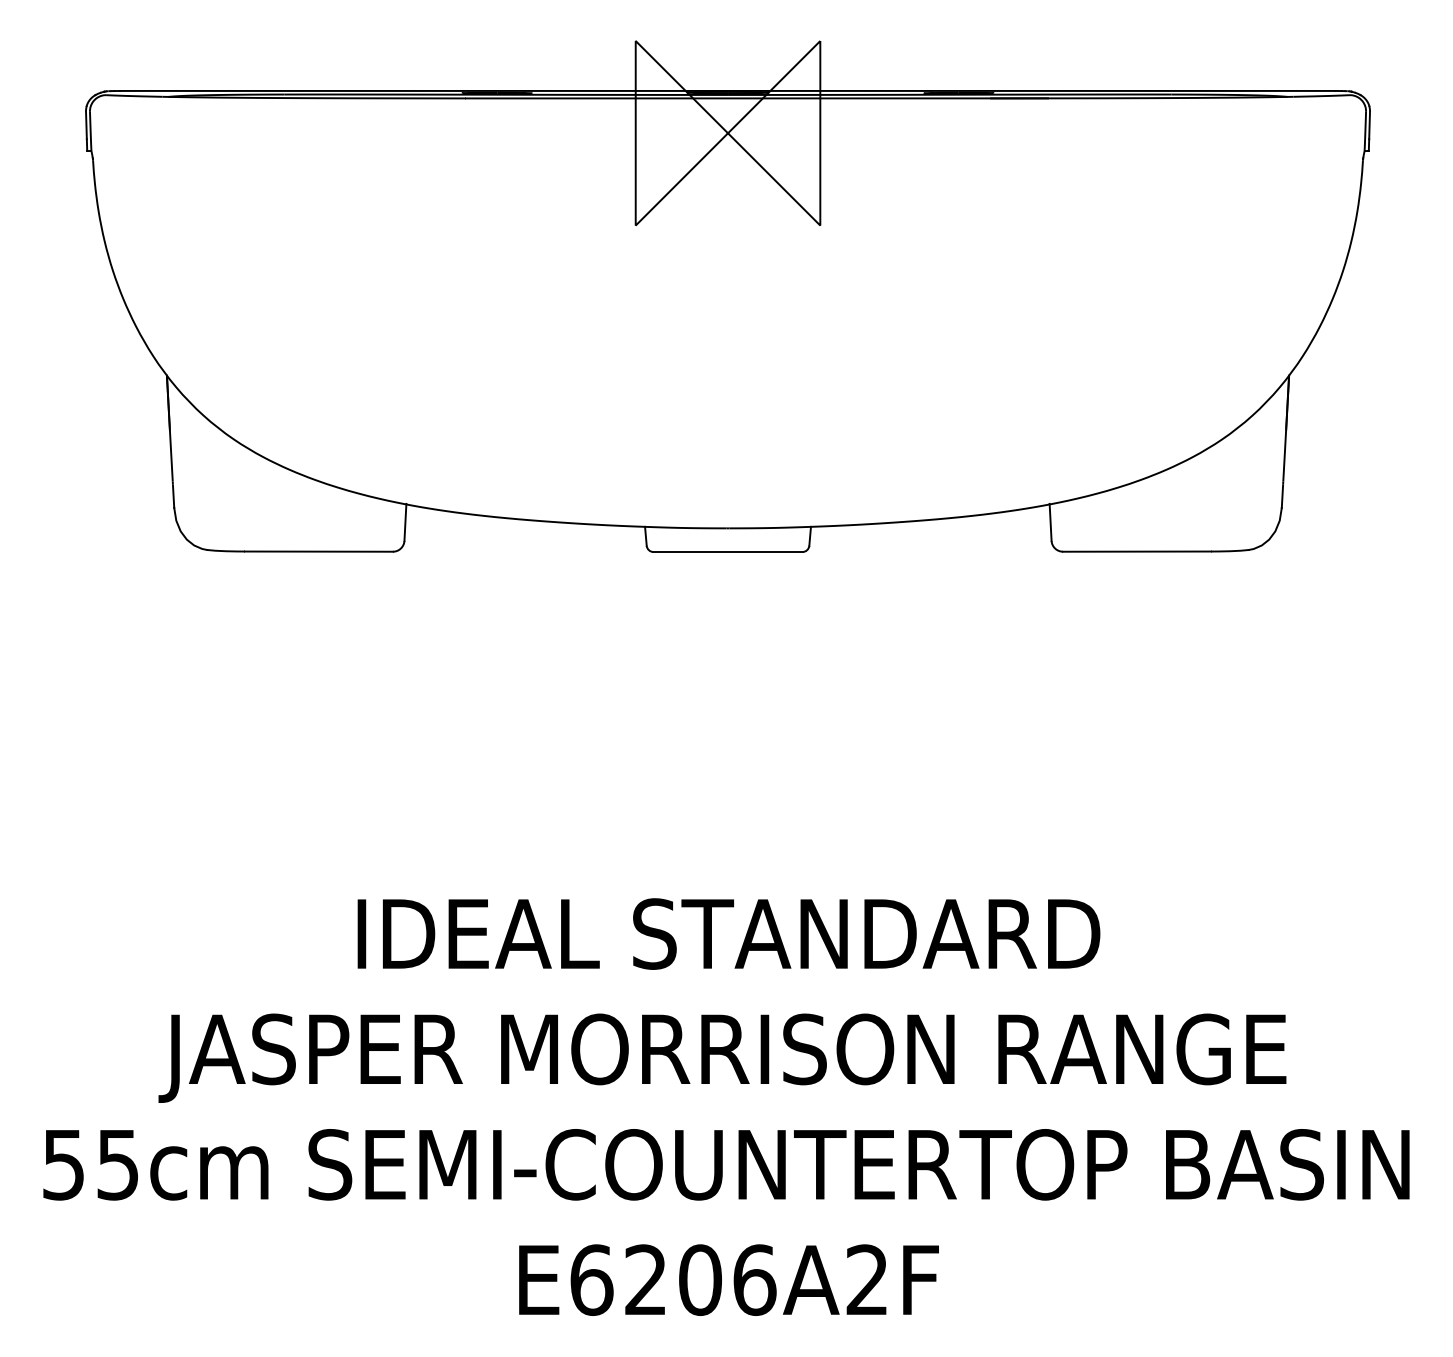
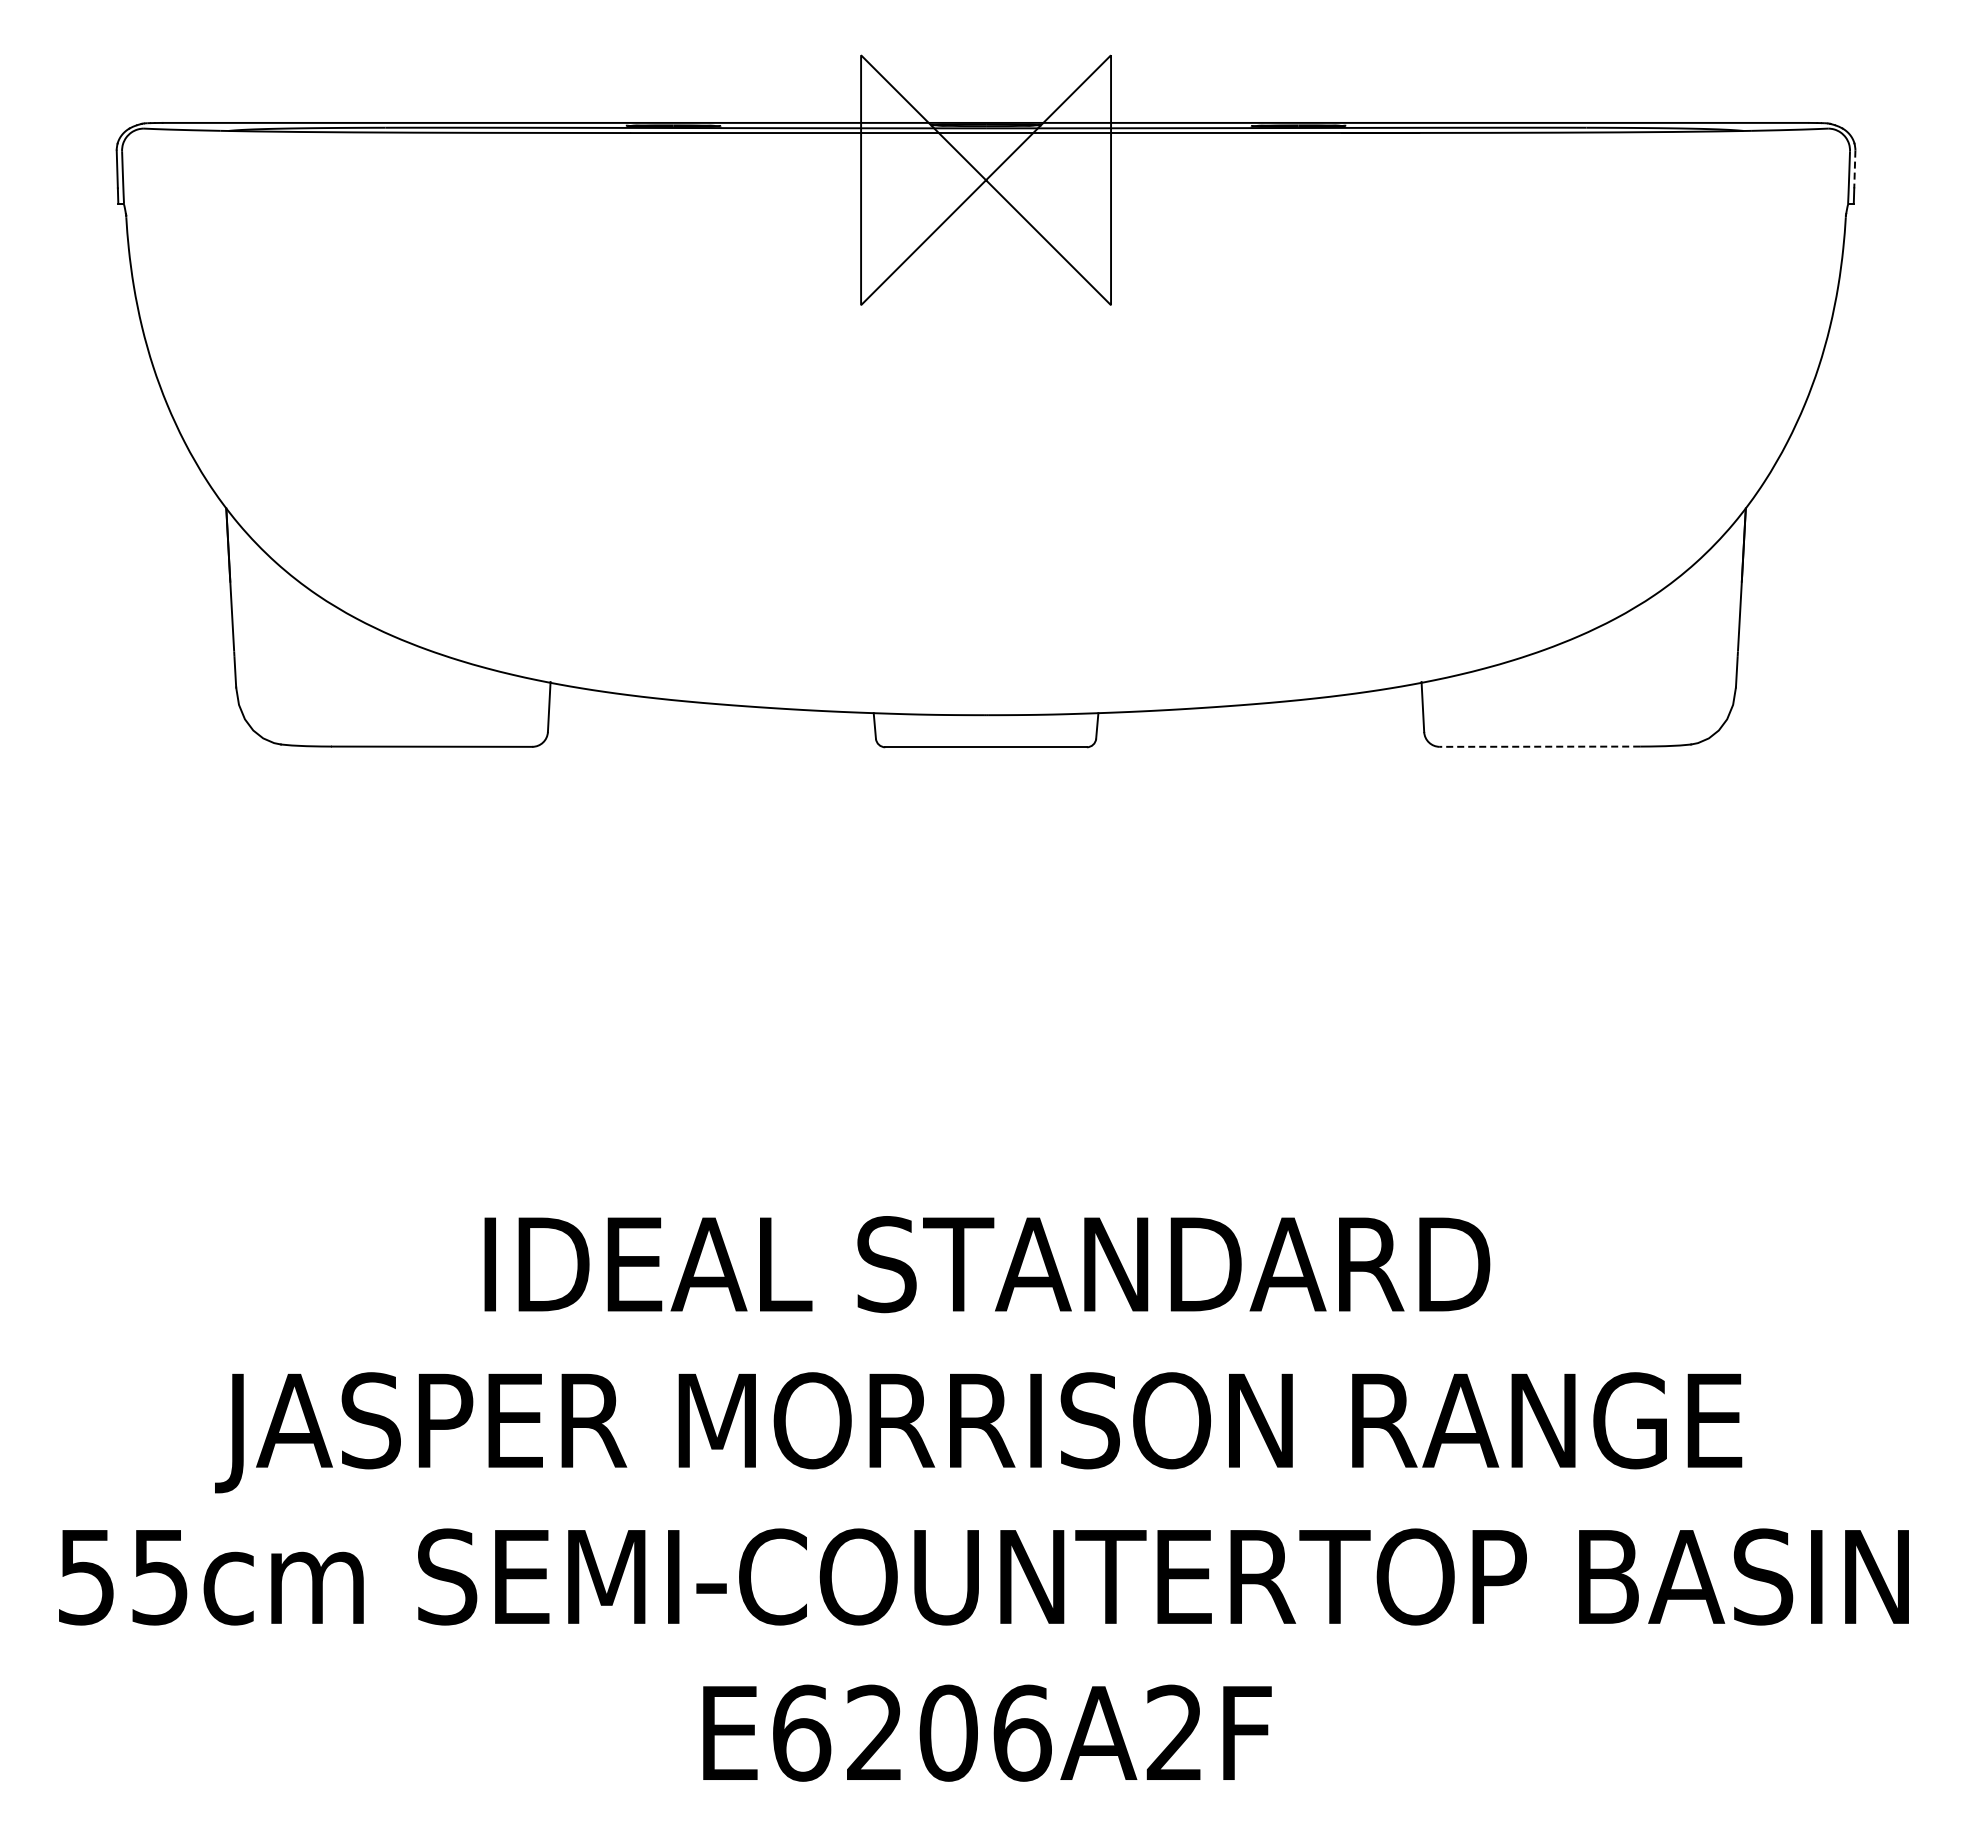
line: (1369, 125) -> (1854, 169), solid -> dashed
line: (1136, 551) -> (1539, 746), solid -> dashed

